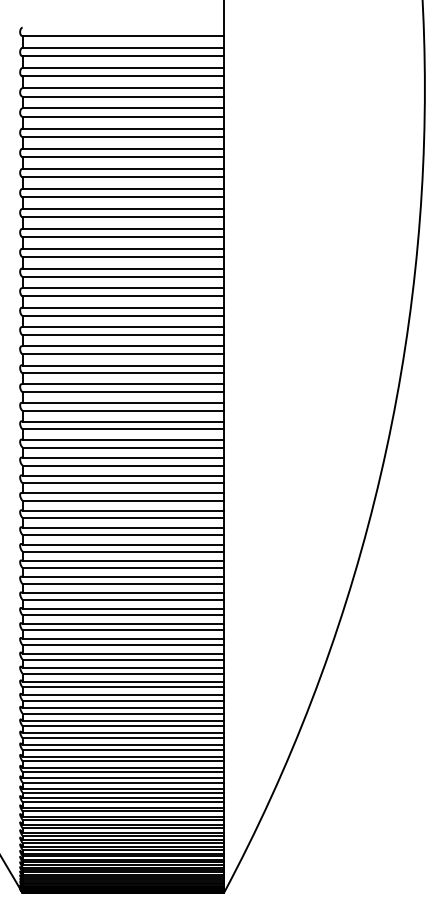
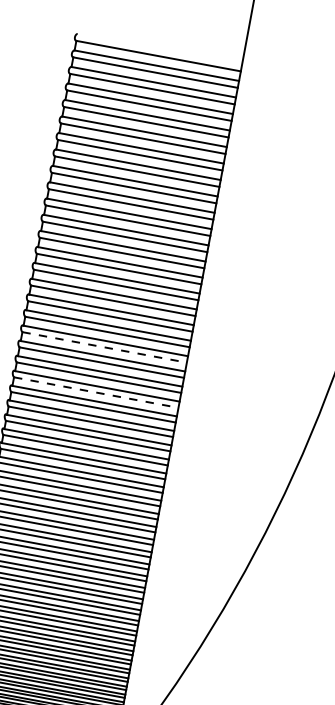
line: (123, 392) -> (104, 347), solid -> dashed
line: (123, 447) -> (96, 392), solid -> dashed

